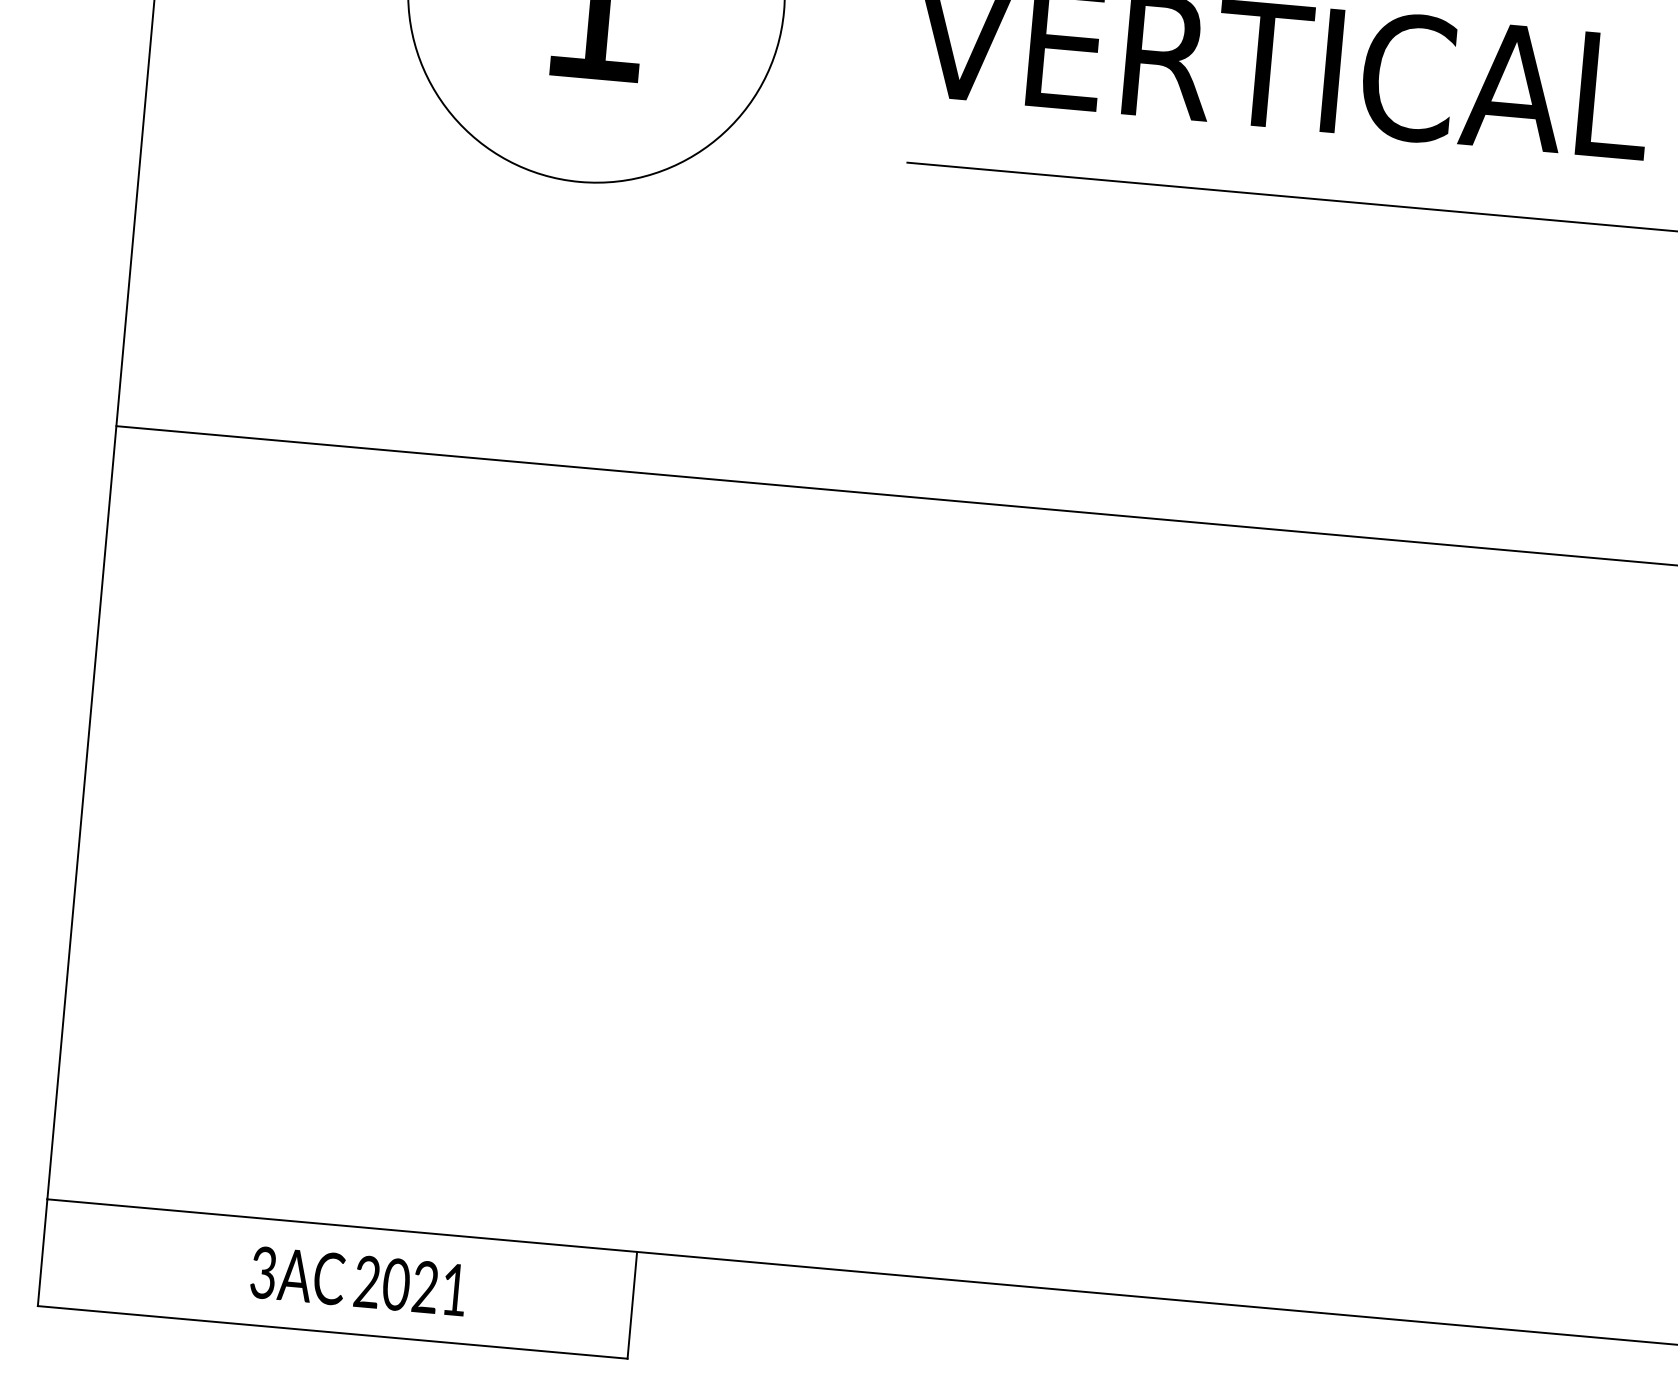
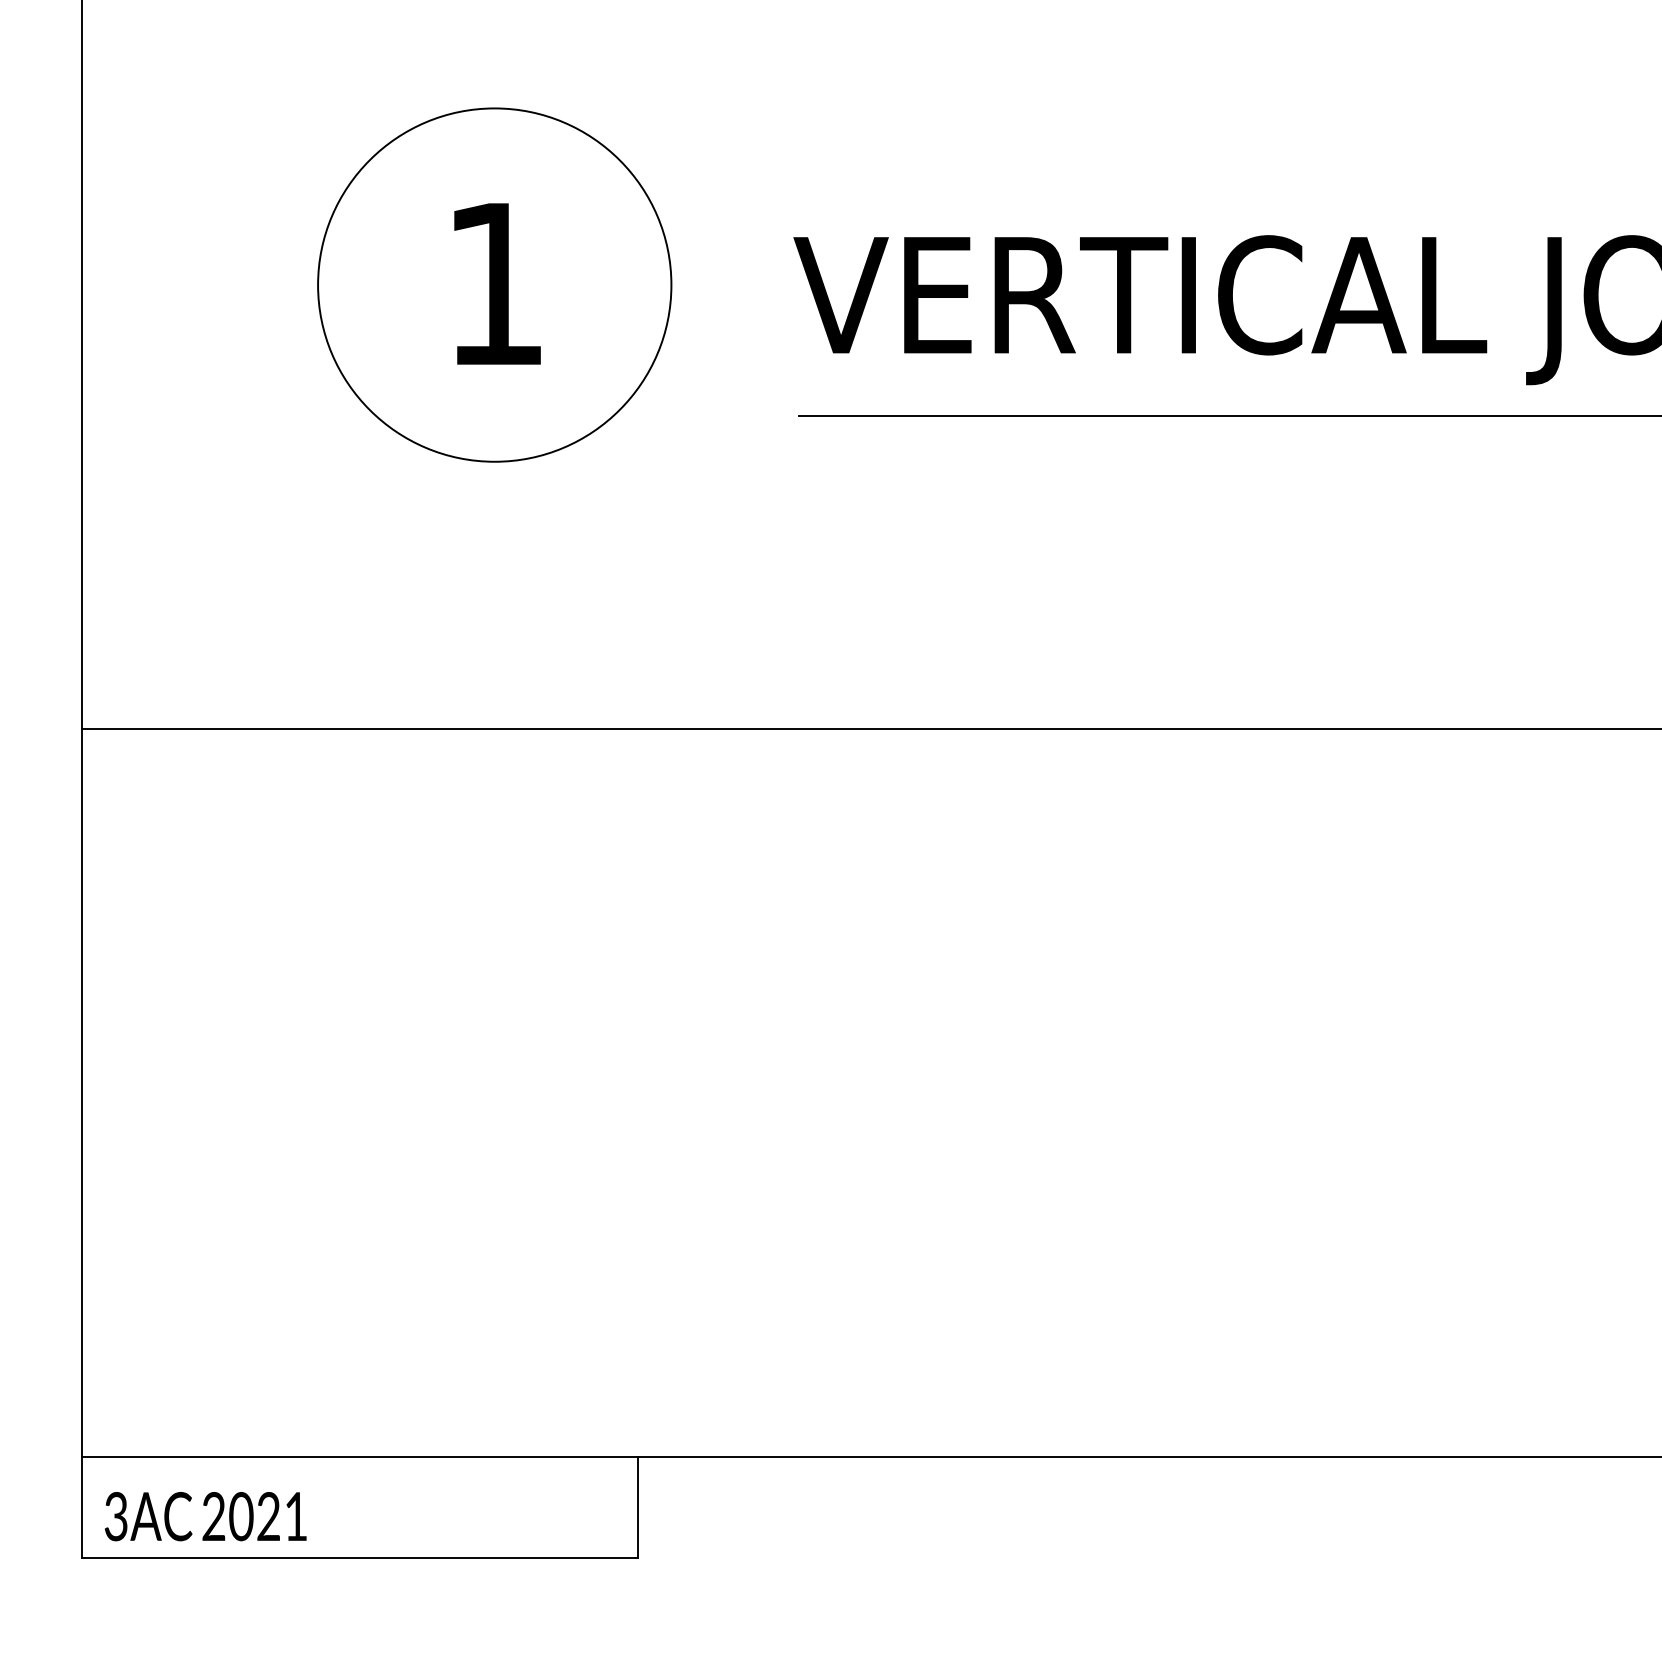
text: (358, 1281) -> (205, 1516), moved

